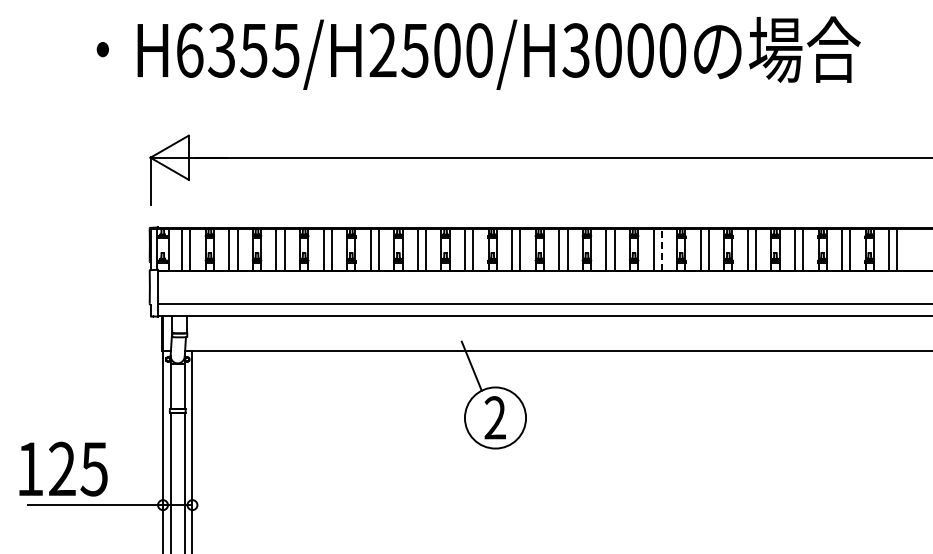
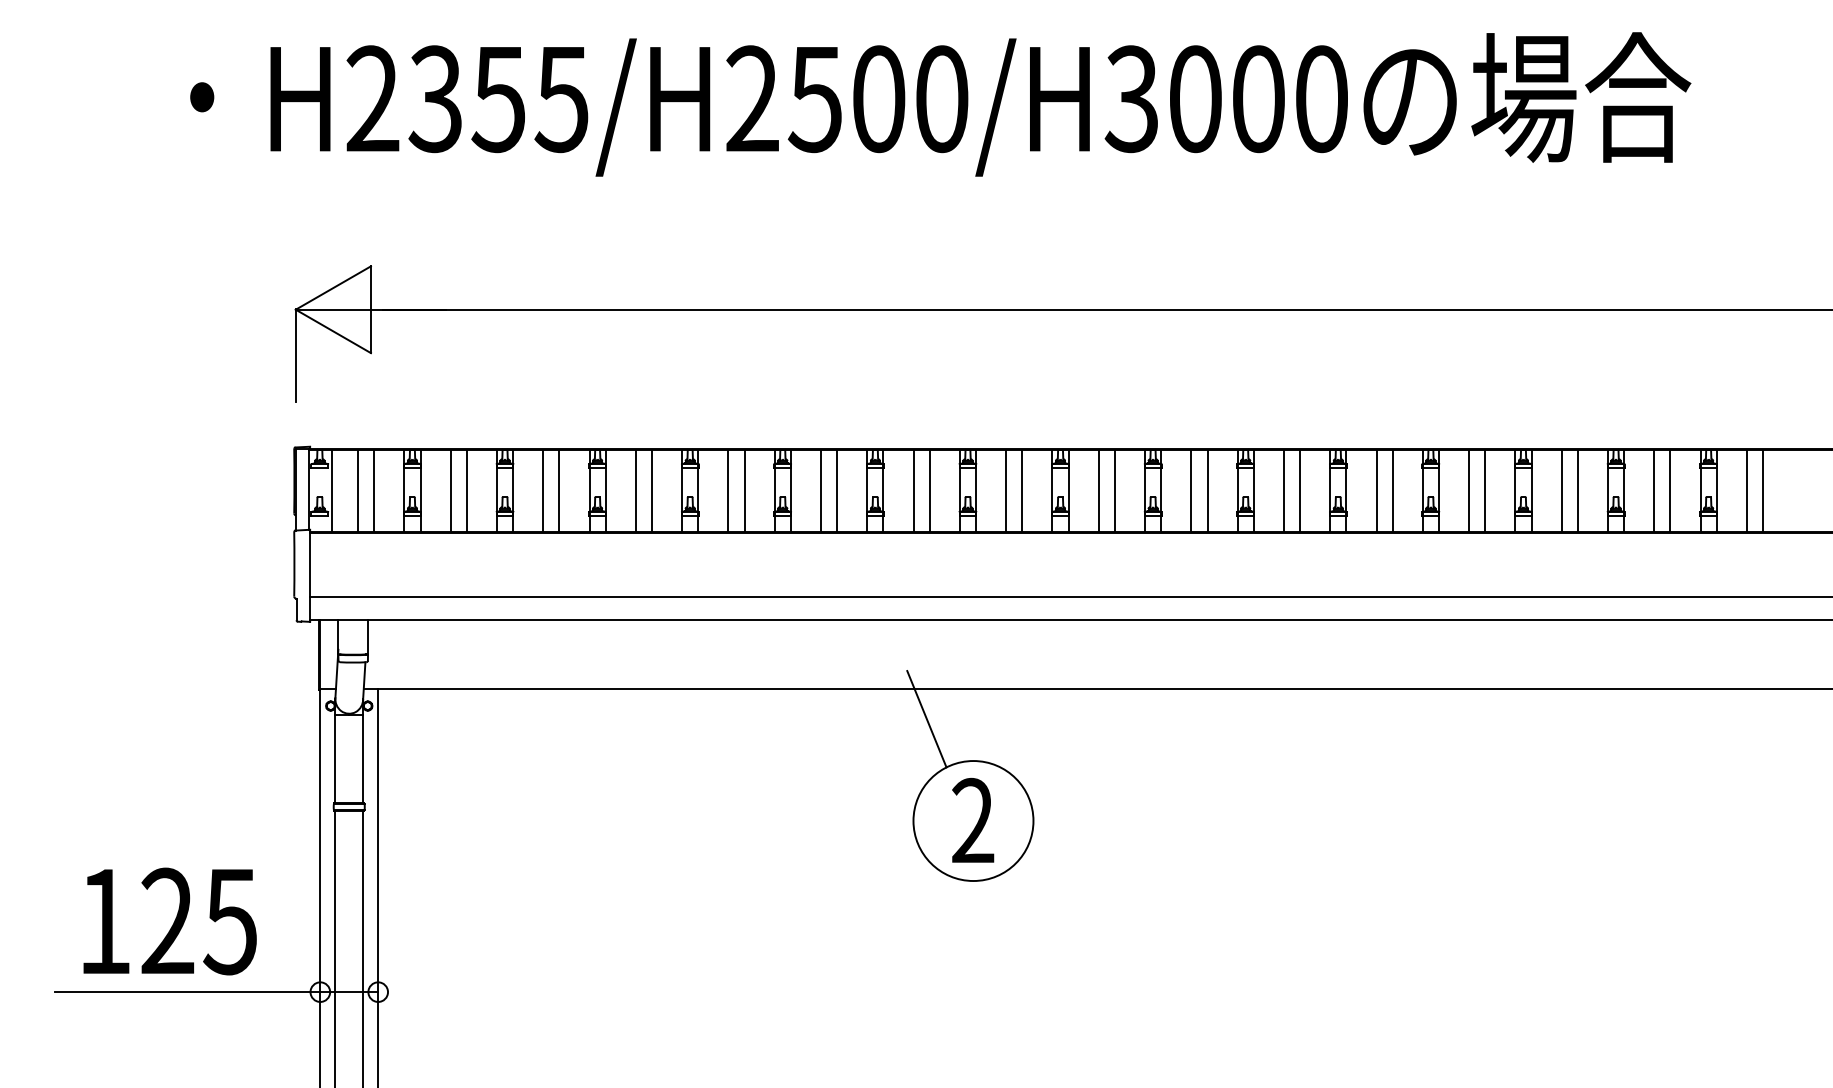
text: (189, 50) -> (372, 99), H6355/H2500/H3000 -> H2355/H2500/H3000
line: (661, 250) -> (1299, 491), dashed -> solid
text: (63, 468) -> (170, 920), moved

